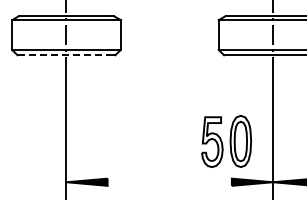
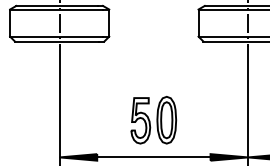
line: (63, 55) -> (56, 41), dashed -> solid
part: (226, 141) -> (153, 120), moved
line: (169, 182) -> (153, 157), added

